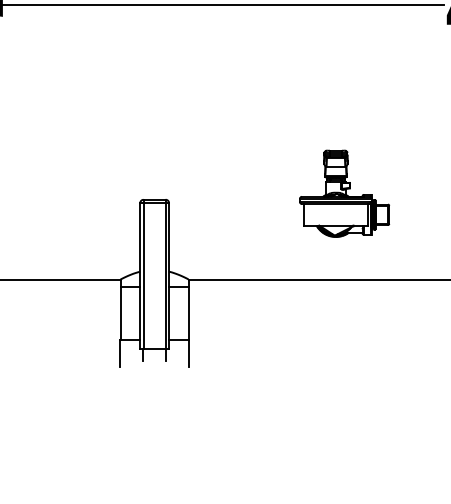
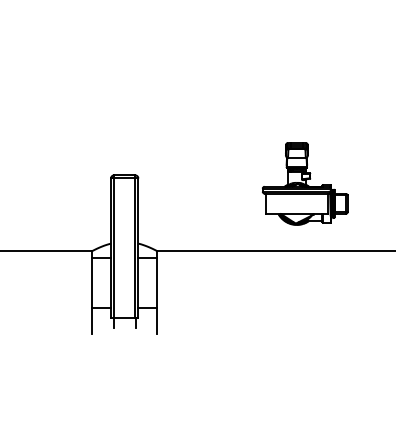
part: (344, 193) -> (305, 183), moved

